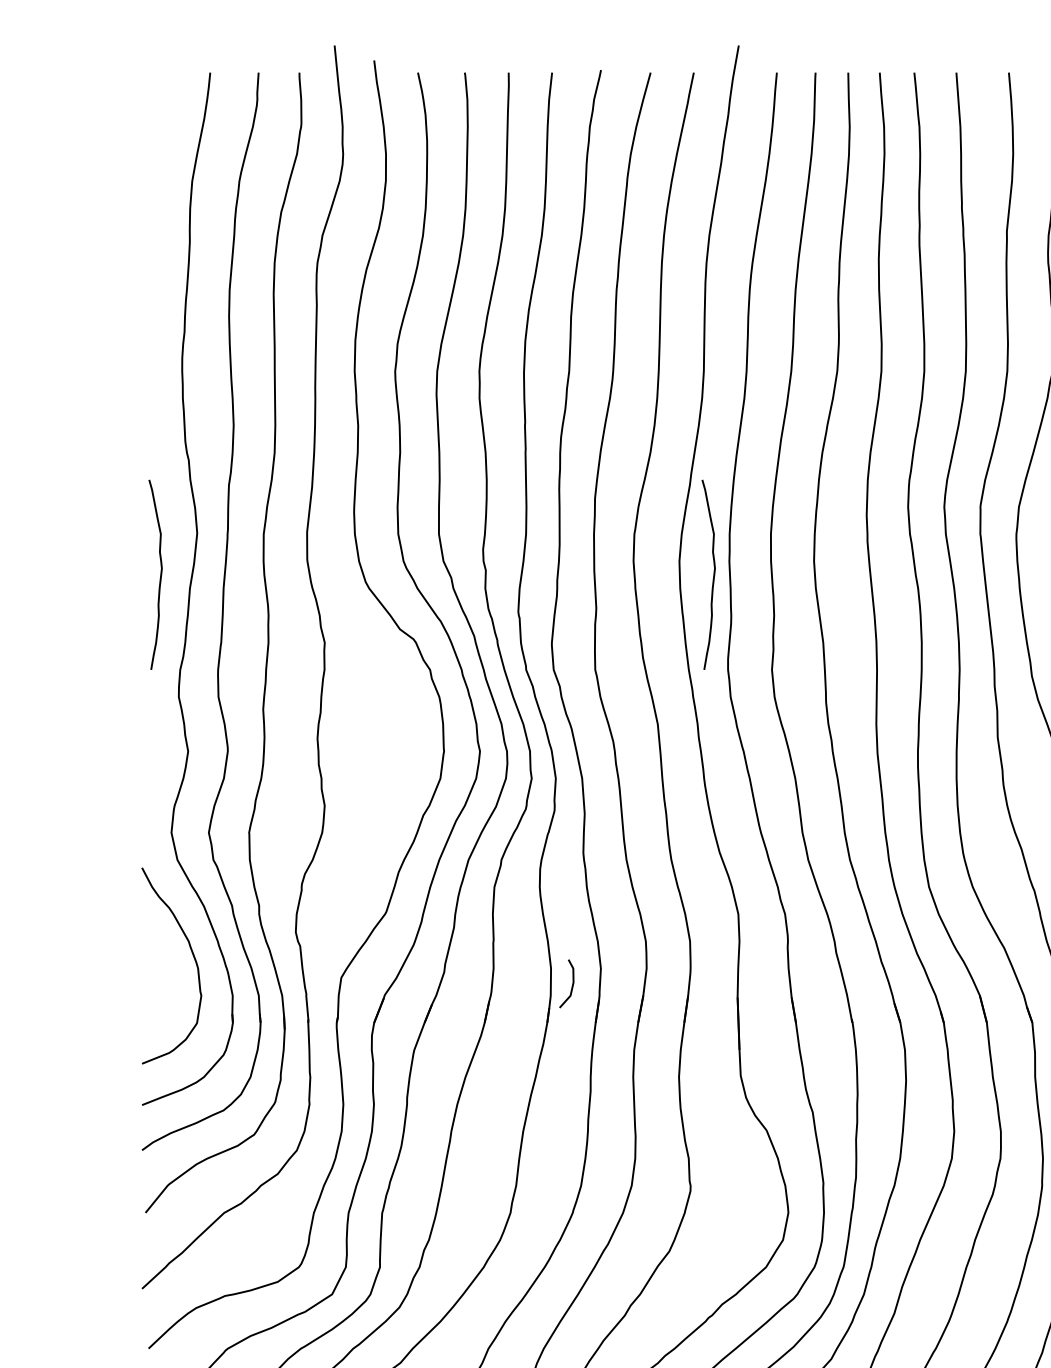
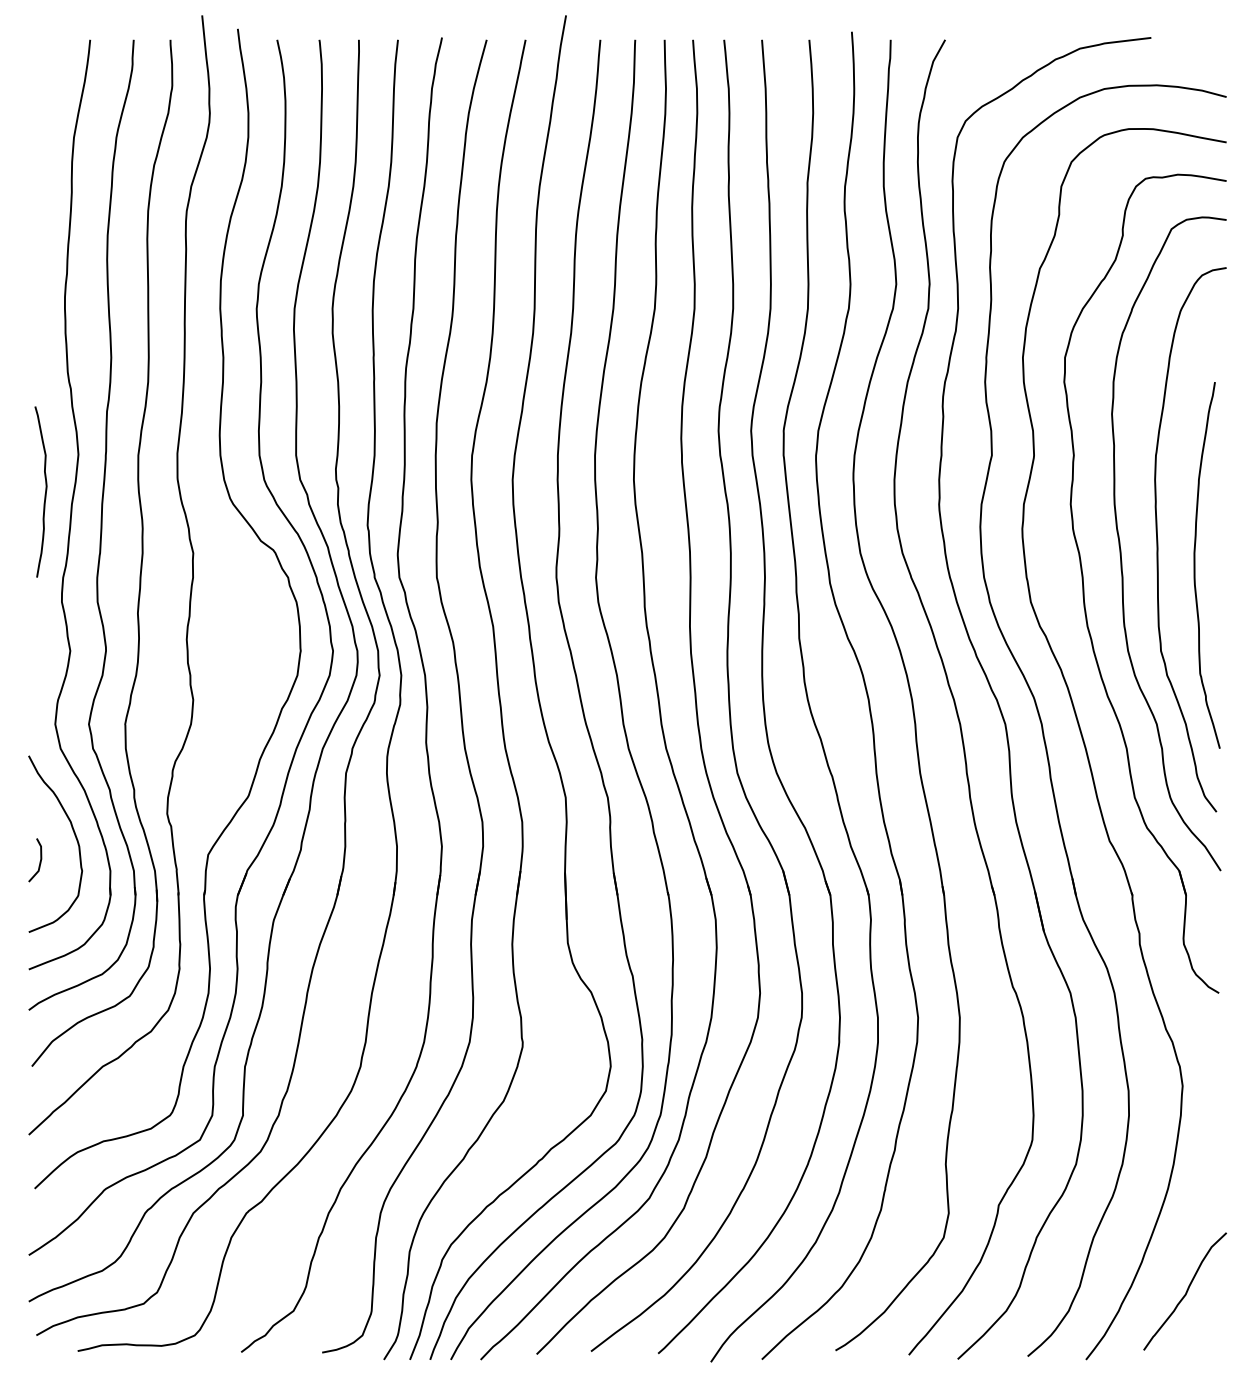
curve: (713, 574) -> (543, 491), removed
line: (571, 985) -> (39, 861), moved

